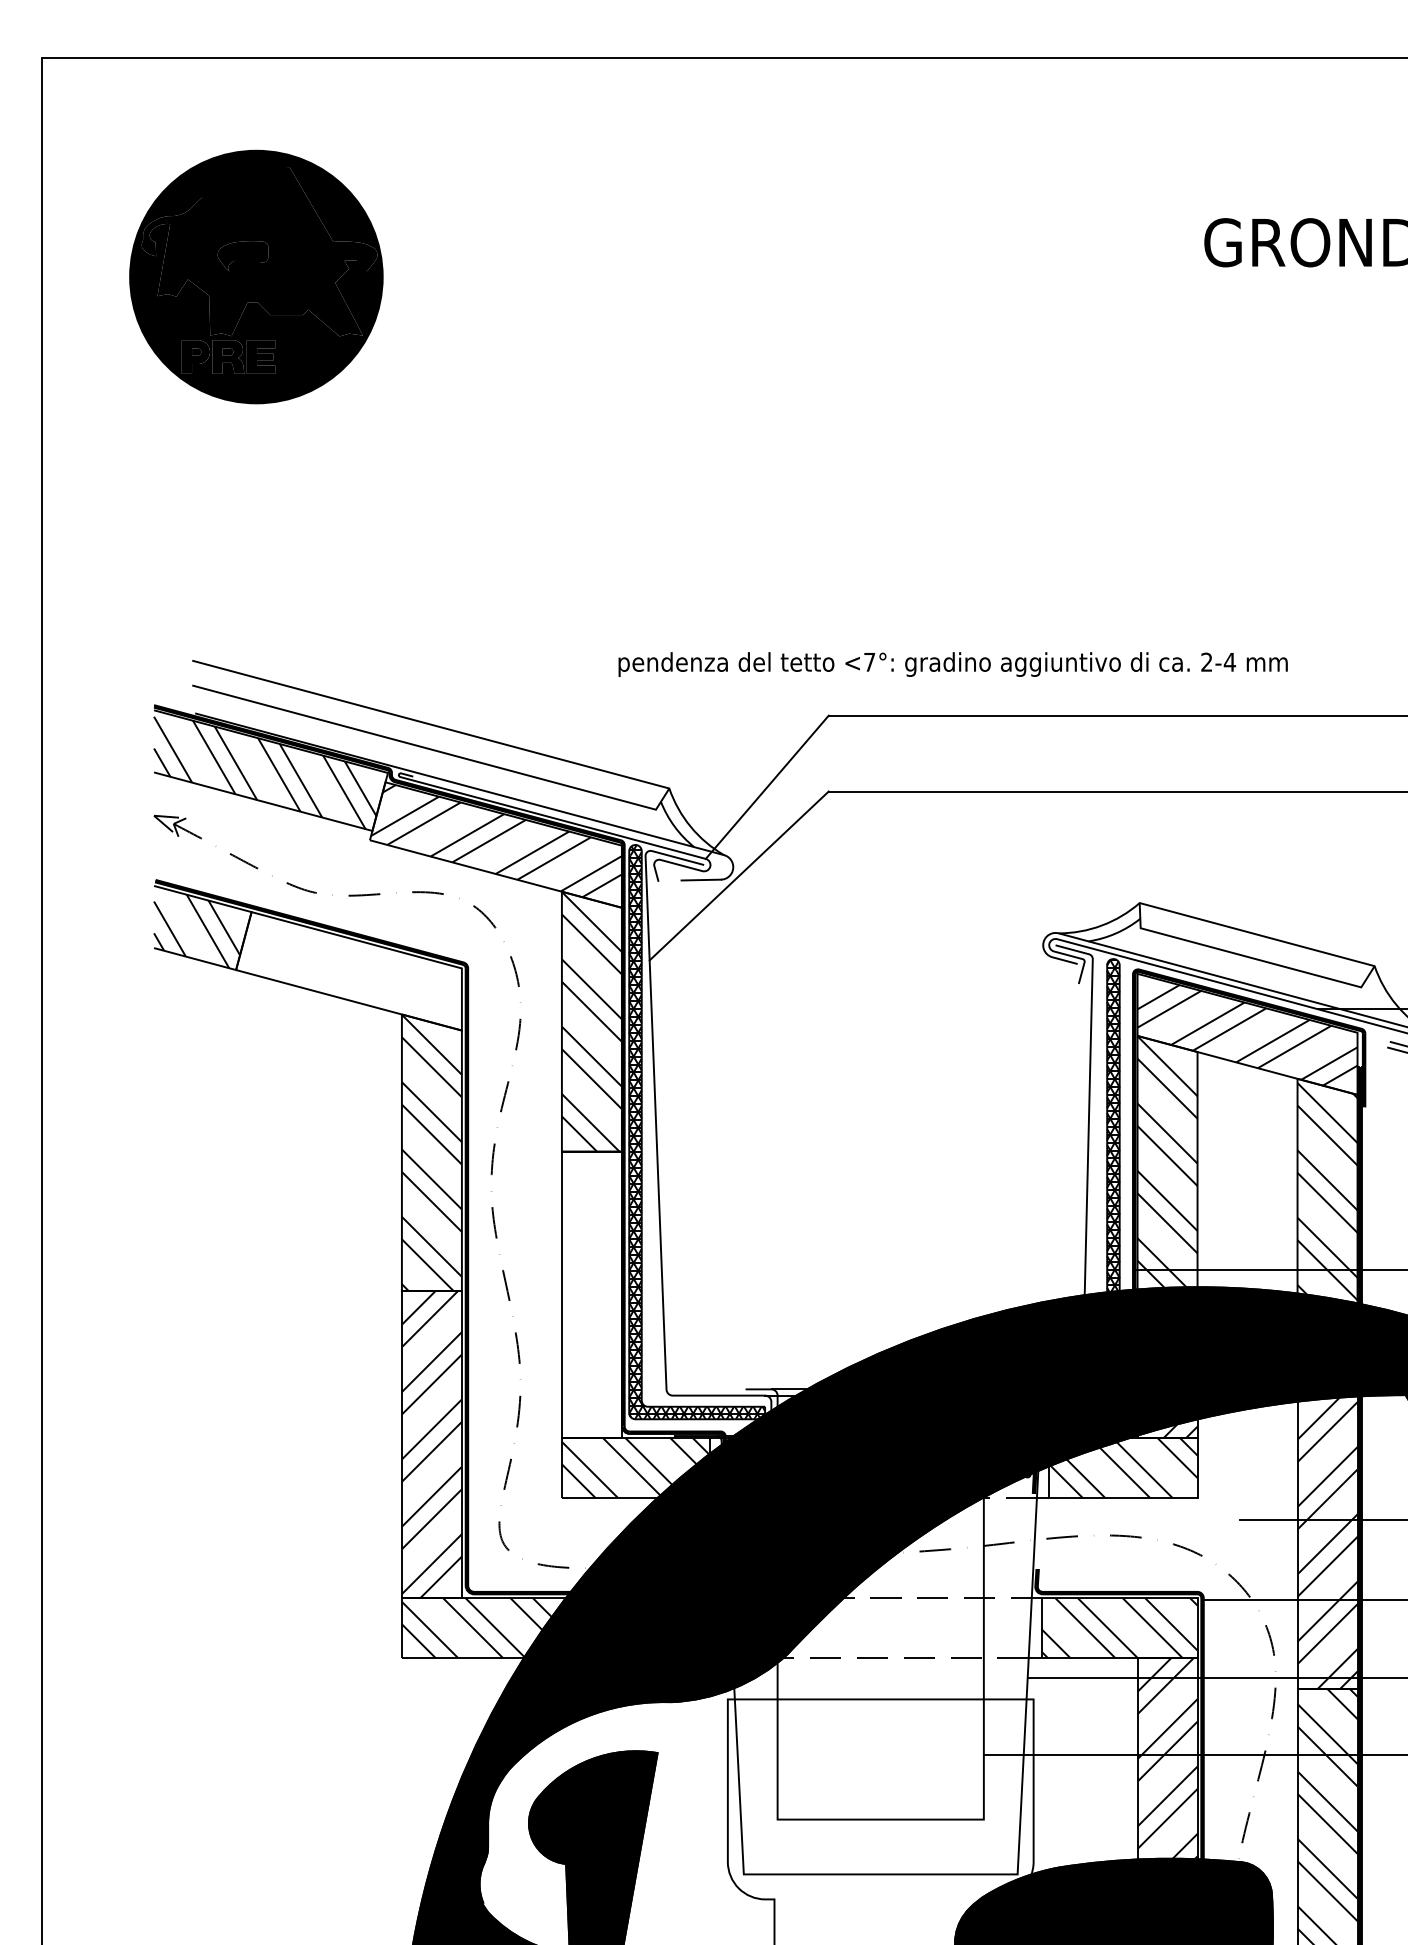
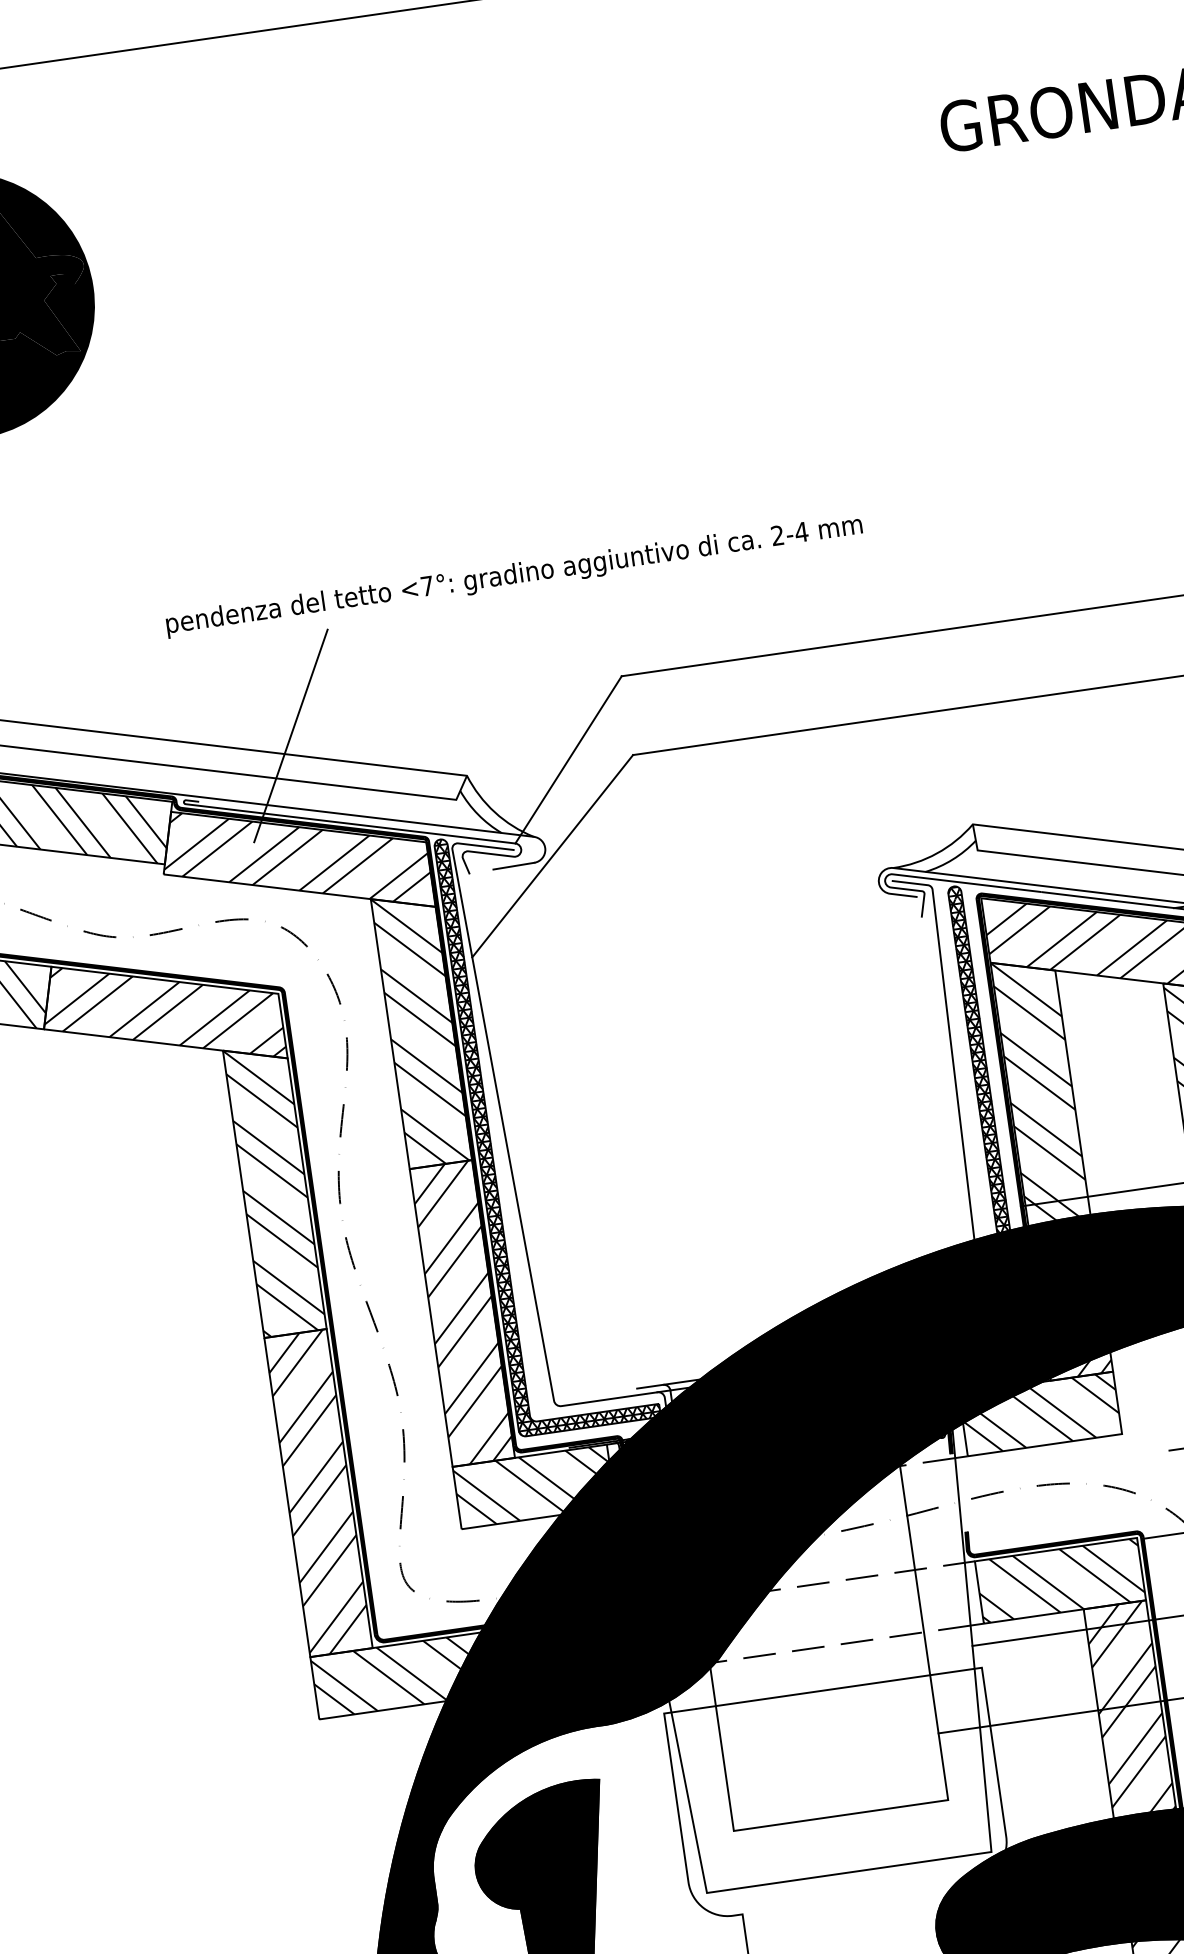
text: (952, 664) -> (513, 576), moved
line: (508, 726) -> (290, 735), added
hatch: (349, 970) -> (161, 1012), added
hatch: (591, 1294) -> (461, 1313), added

